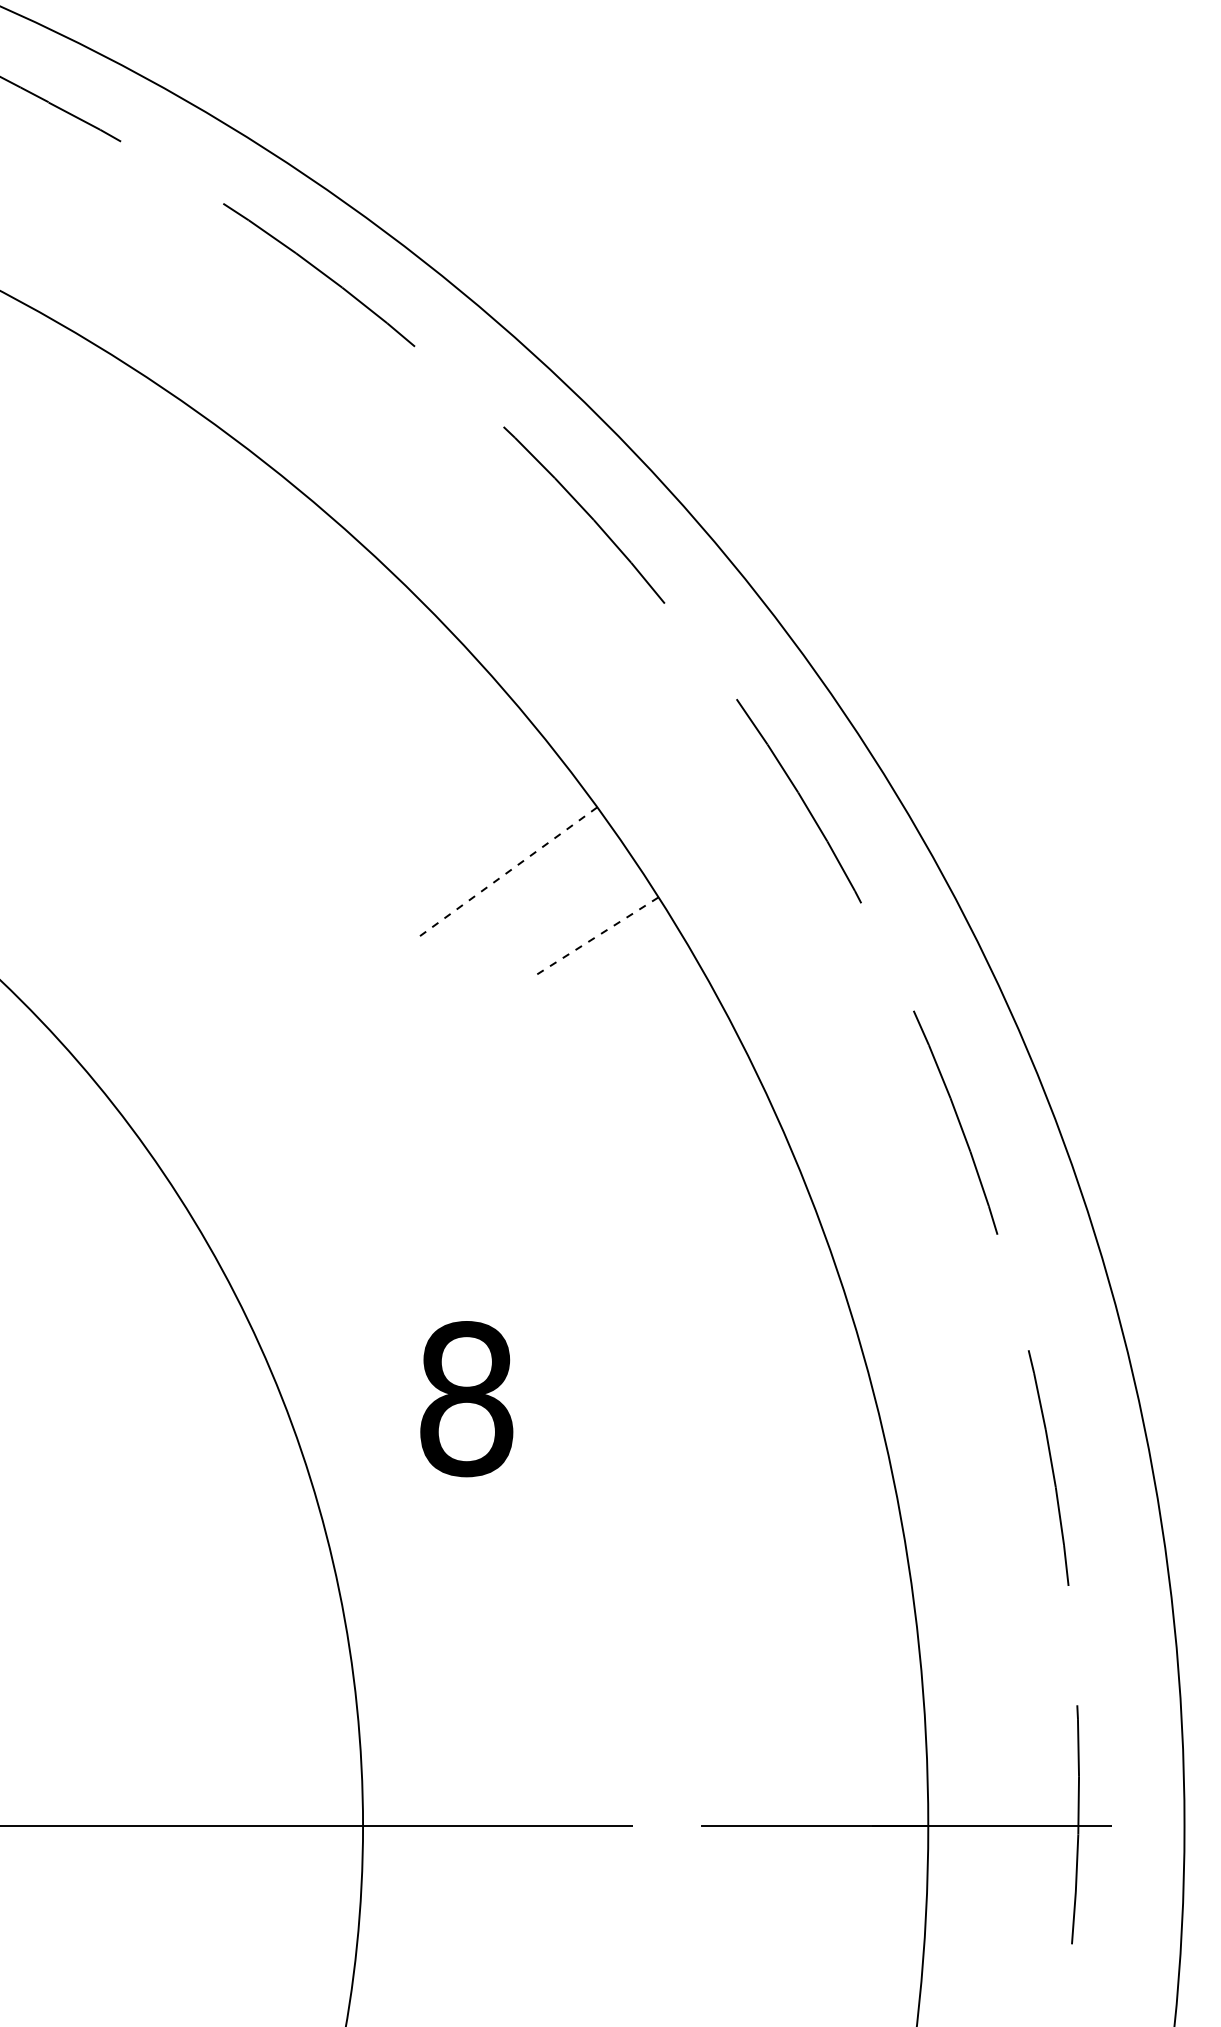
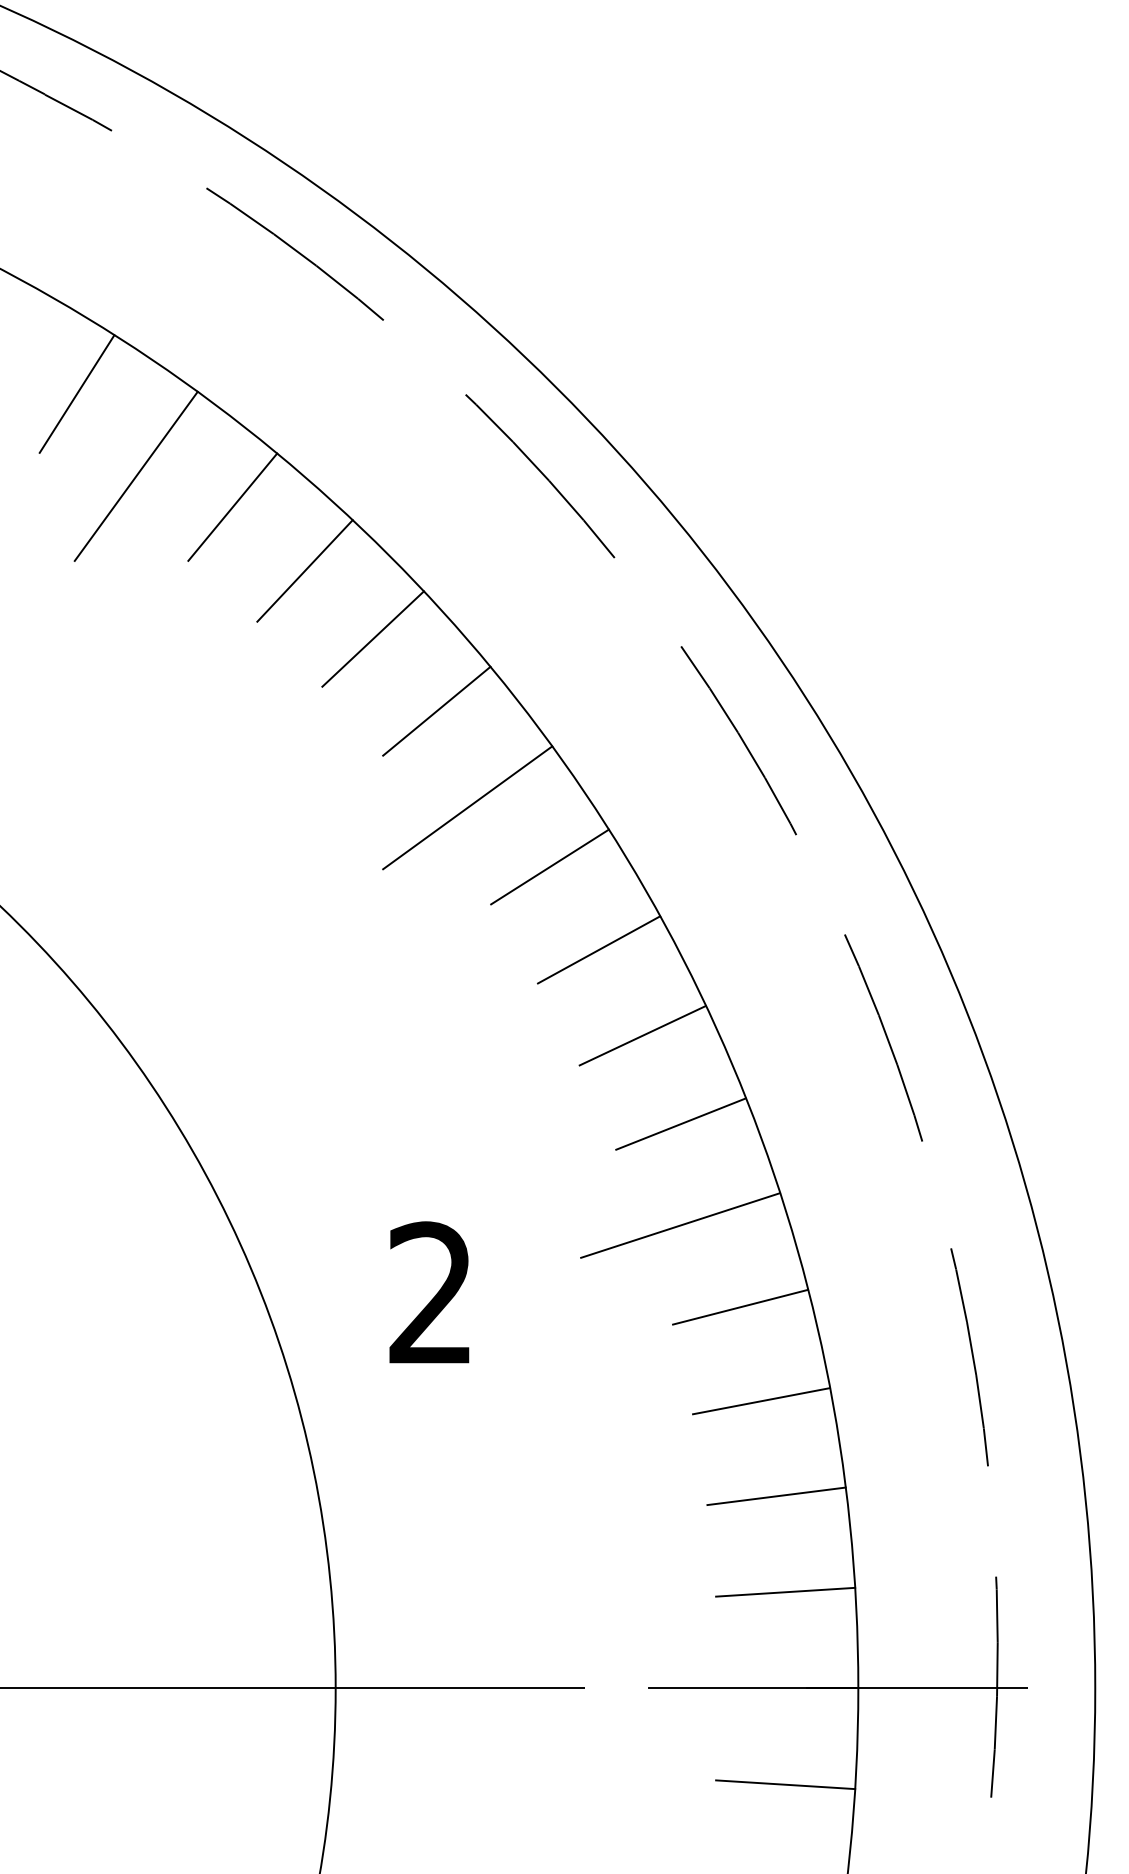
line: (82, 425) -> (76, 393), added
line: (146, 514) -> (135, 475), added
line: (251, 547) -> (232, 506), added
line: (329, 617) -> (304, 570), added
line: (402, 690) -> (372, 638), added
line: (472, 768) -> (436, 710), added
line: (505, 873) -> (467, 807), dashed -> solid
line: (595, 938) -> (550, 867), dashed -> solid
line: (647, 1027) -> (598, 949), added
line: (694, 1120) -> (642, 1035), added
line: (735, 1215) -> (680, 1123), added
line: (735, 1325) -> (680, 1225), added
text: (466, 1399) -> (431, 1293), 8 -> 2
line: (800, 1413) -> (740, 1306), added
line: (823, 1515) -> (761, 1401), added
line: (839, 1618) -> (776, 1496), added
line: (849, 1721) -> (785, 1591), added
line: (849, 1930) -> (785, 1784), added

